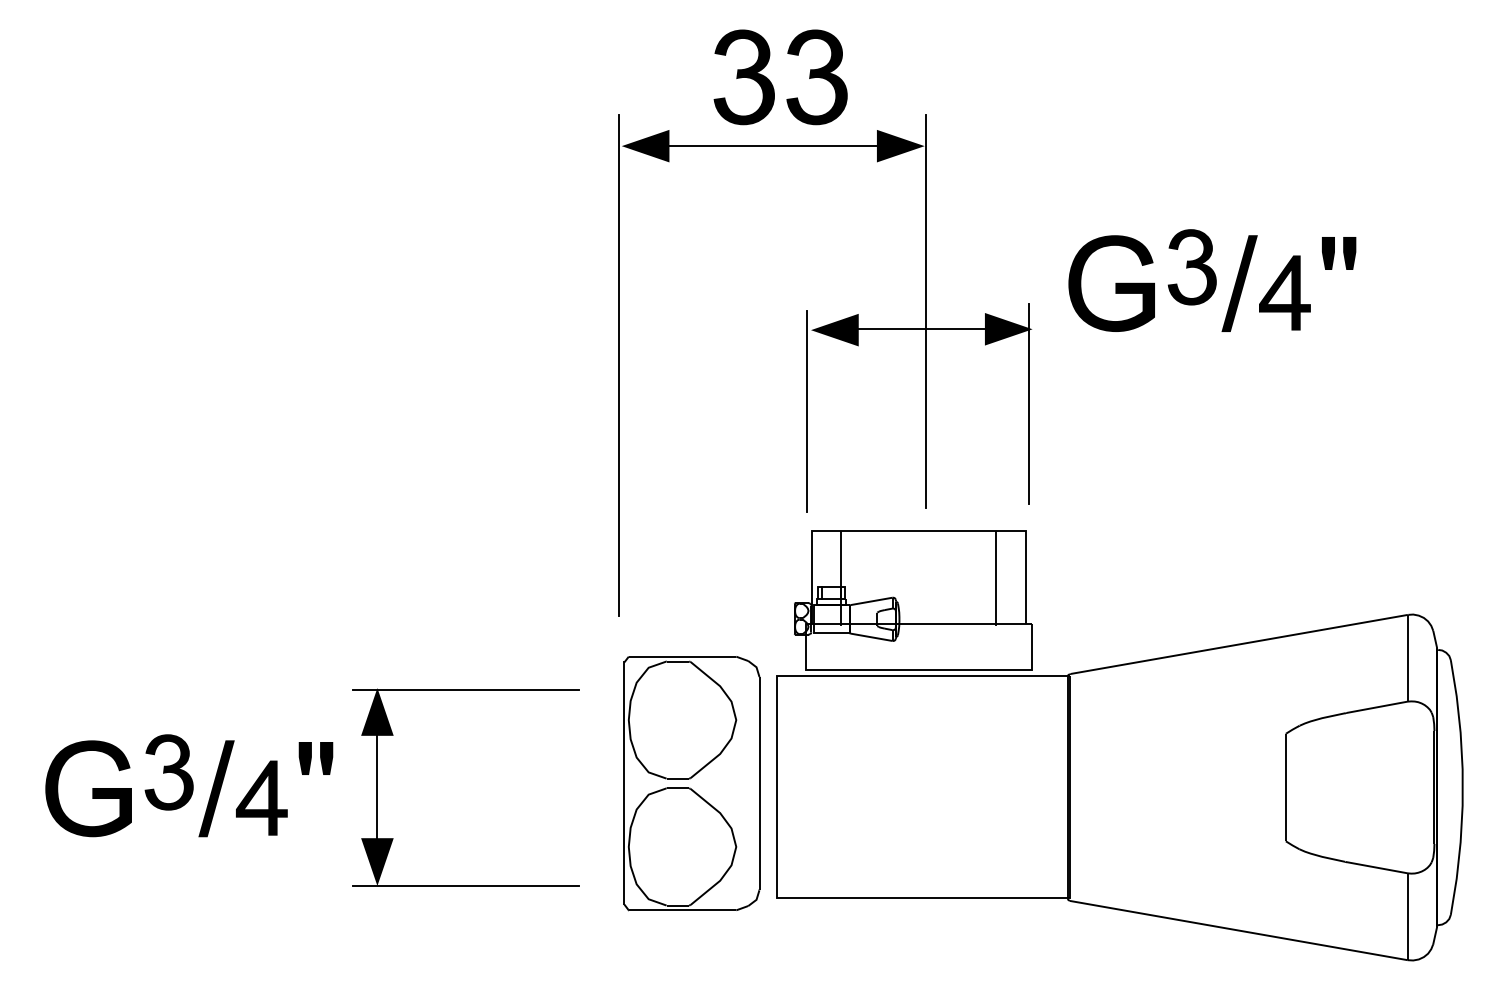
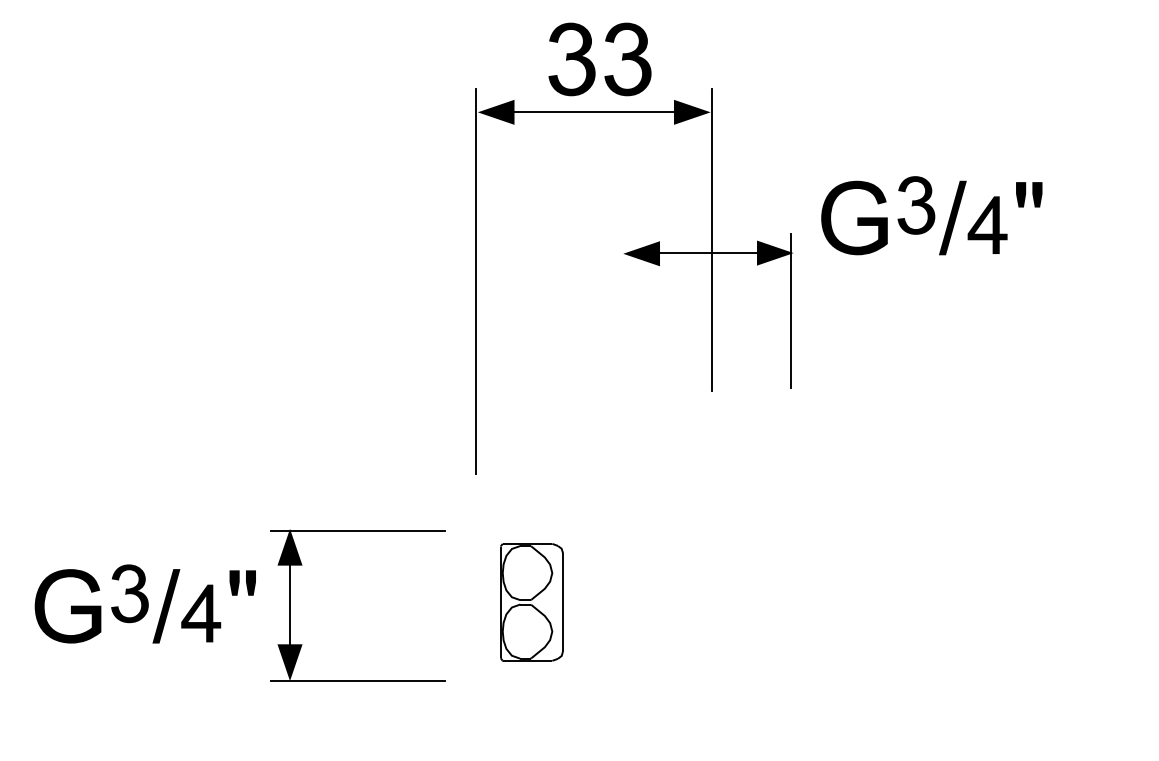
line: (807, 411) -> (620, 316), removed
part: (1119, 746) -> (860, 573), removed
part: (691, 783) -> (531, 602), size x0.6

